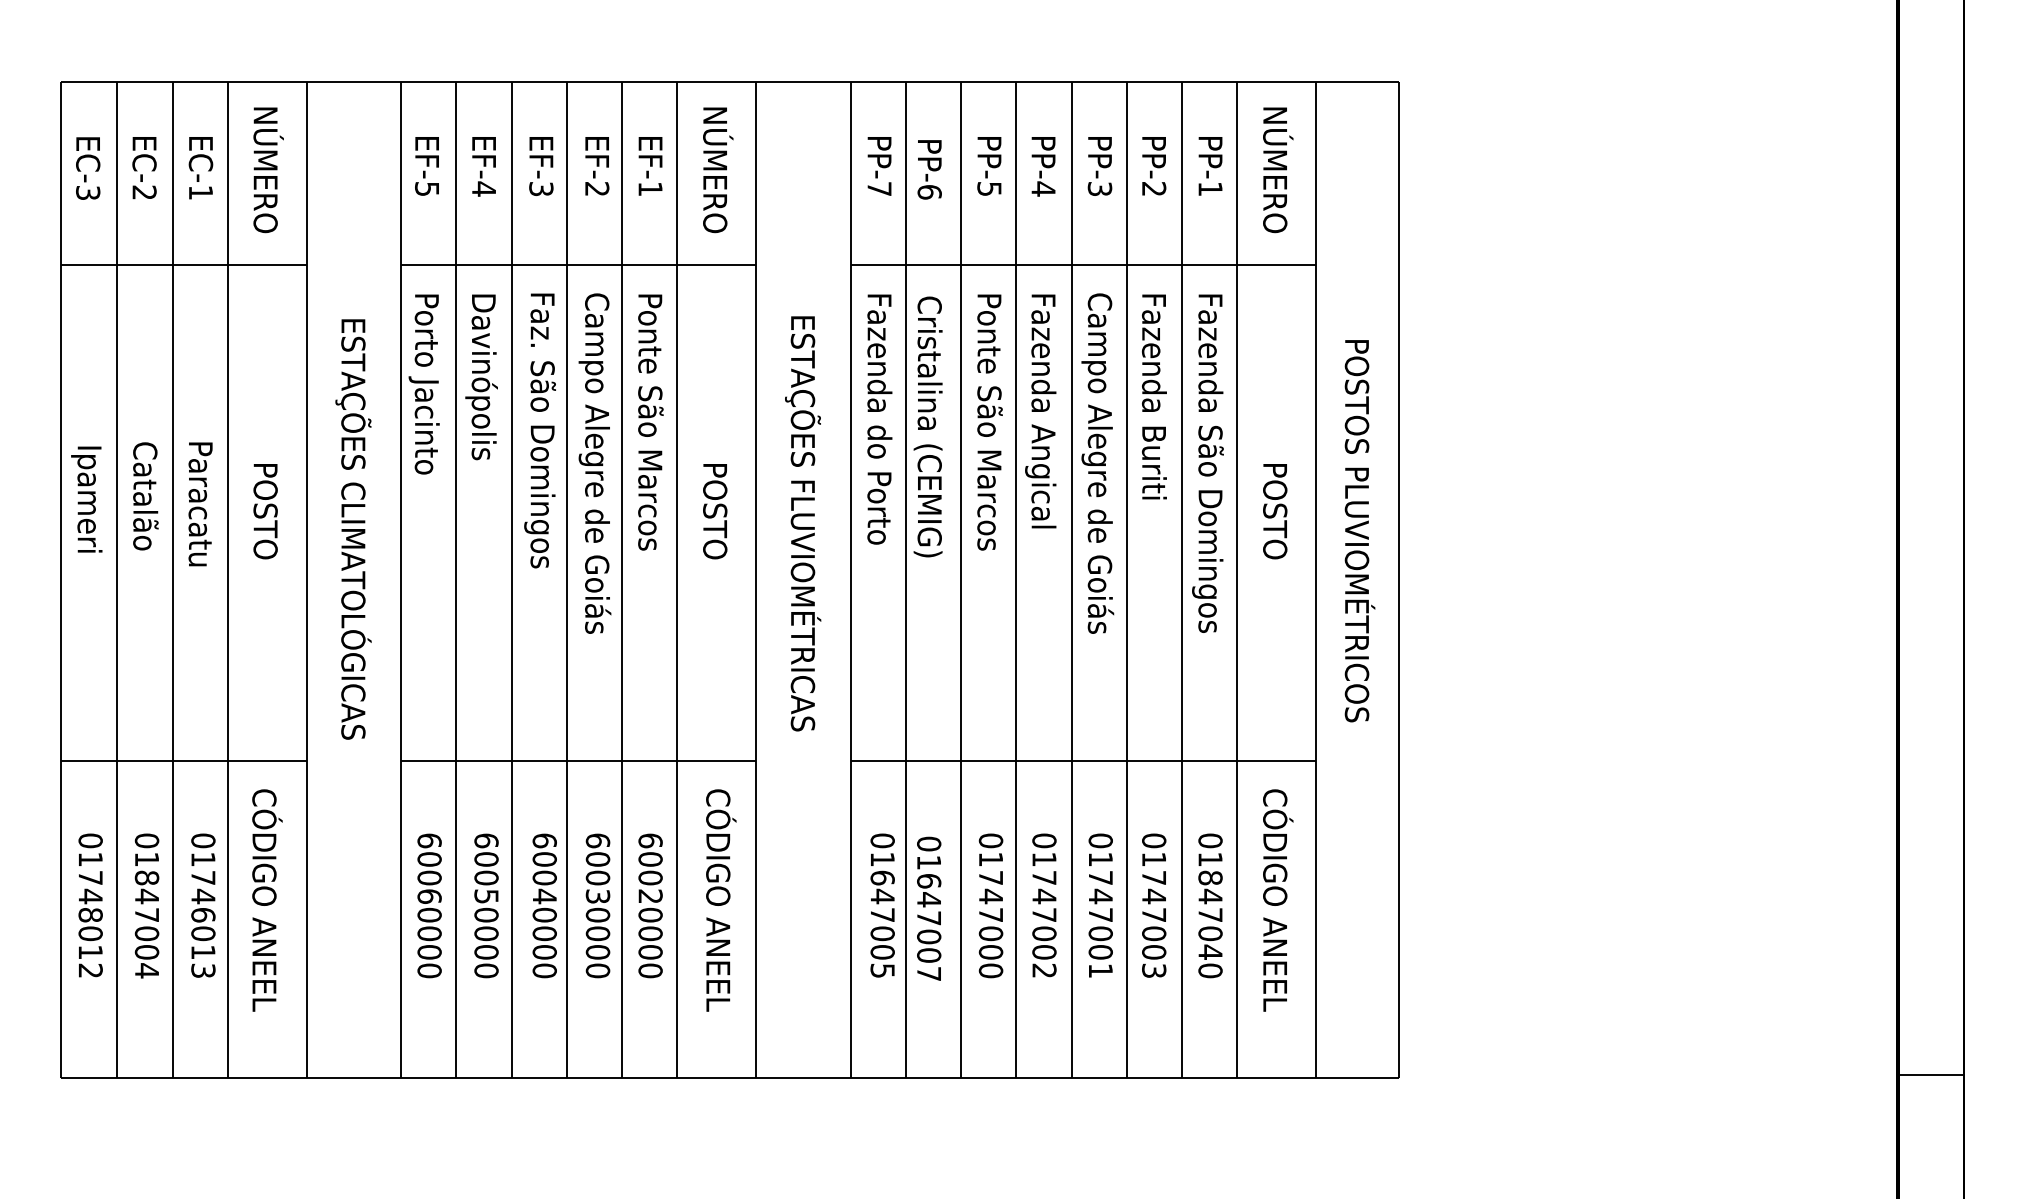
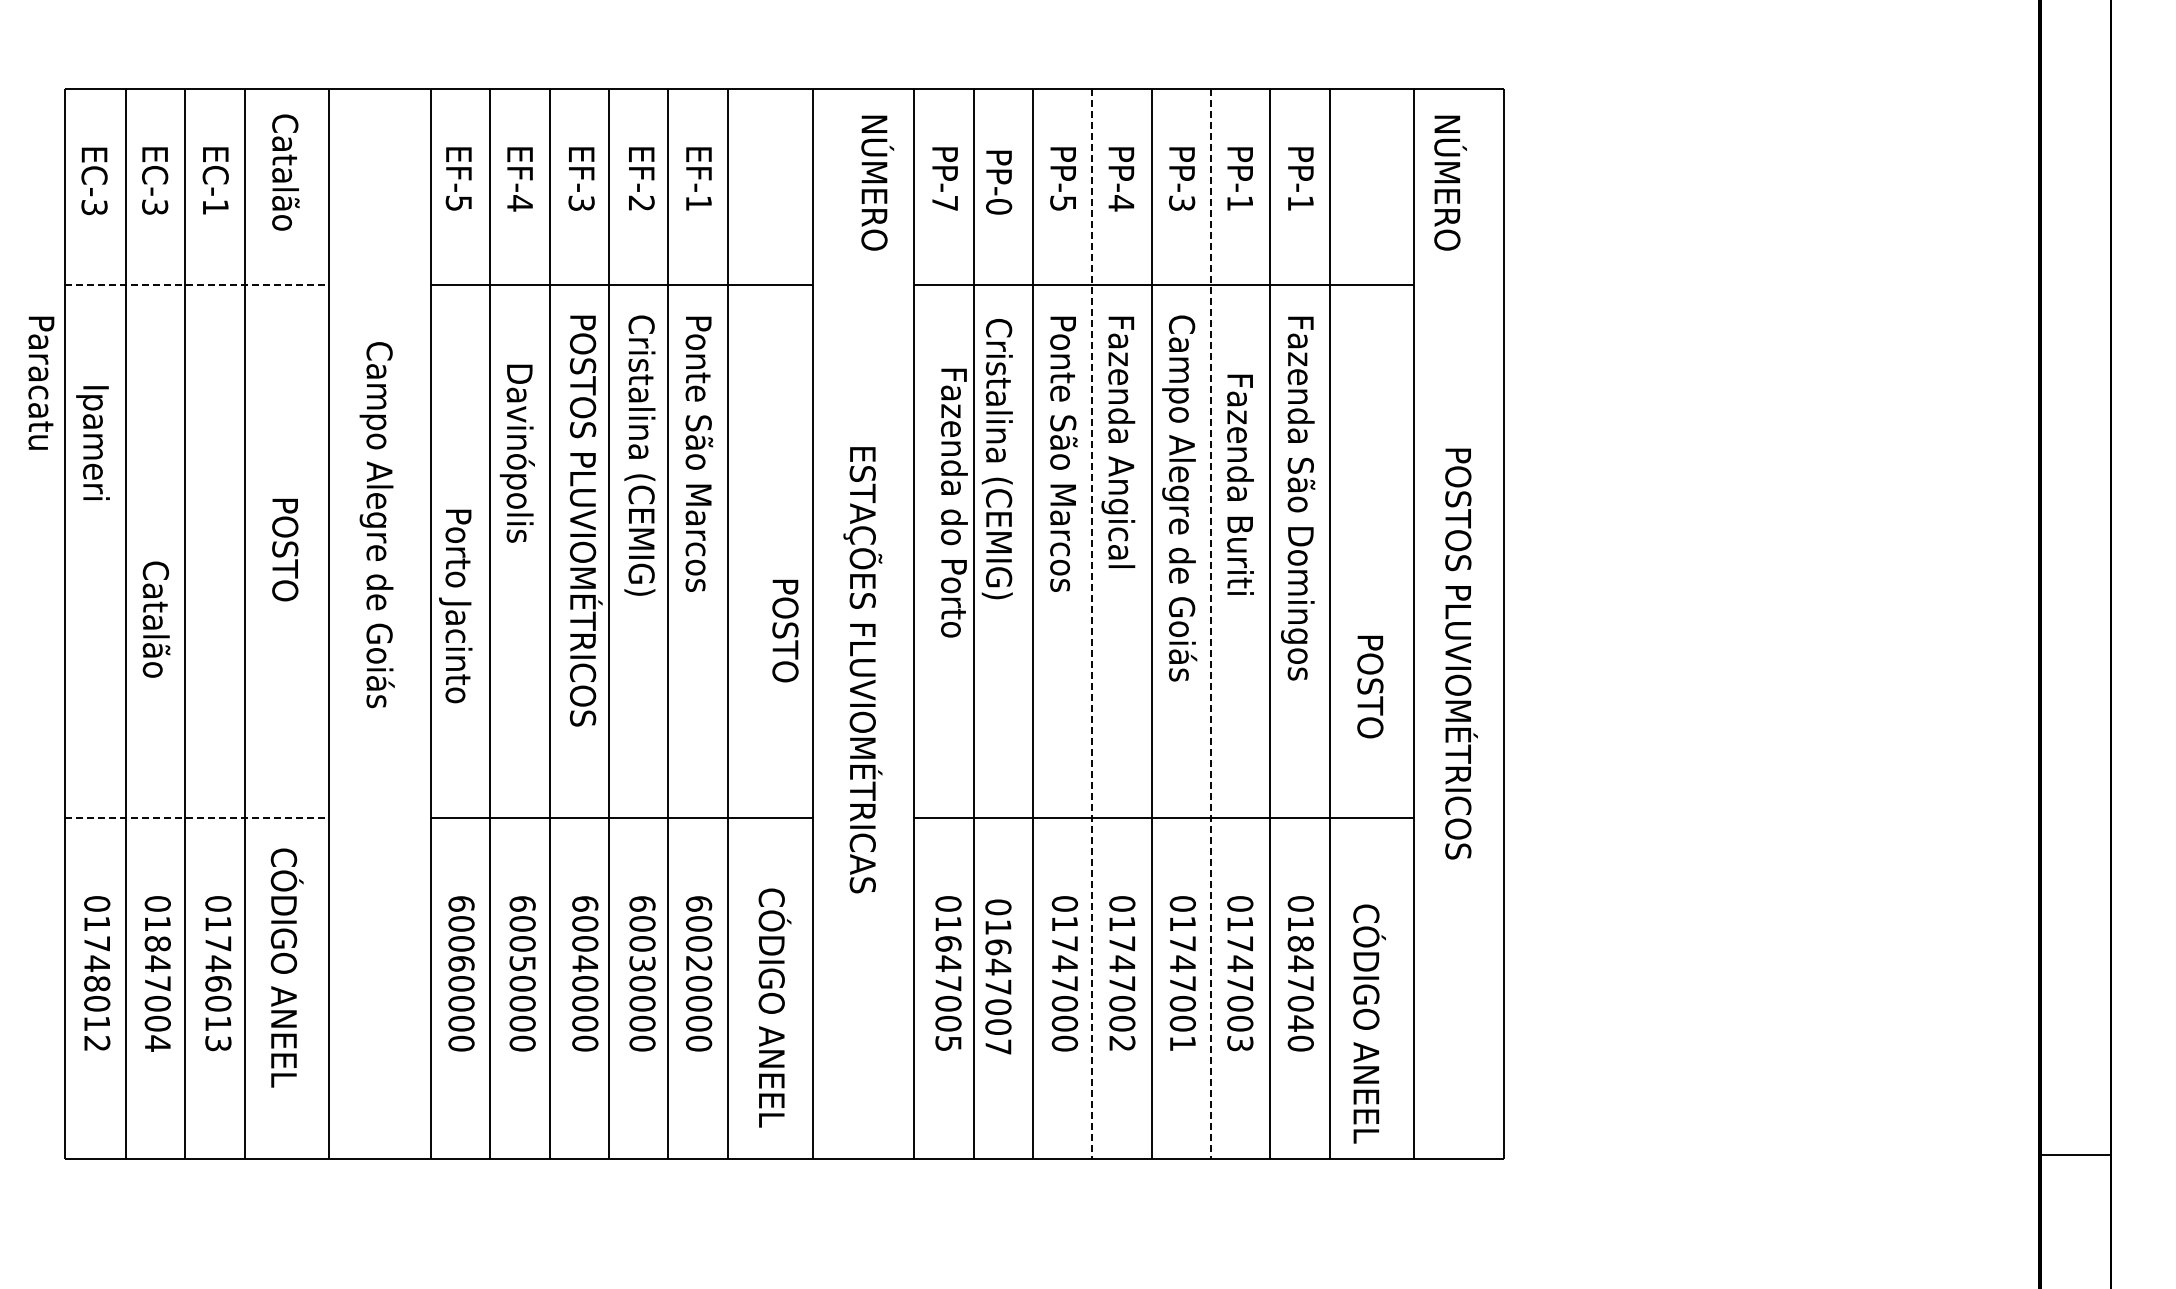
text: (268, 169) -> (288, 182), NÚMERO -> Catalão
text: (718, 169) -> (877, 182), moved
text: (1278, 169) -> (1450, 182), moved
text: (1154, 188) -> (1240, 202), PP-2 -> PP-1
text: (143, 191) -> (154, 206), EC-2 -> EC-3
text: (930, 191) -> (999, 206), PP-6 -> PP-0
line: (183, 264) -> (197, 284), solid -> dashed
text: (480, 377) -> (516, 453), moved
text: (424, 384) -> (455, 606), moved
text: (1154, 396) -> (1240, 484), moved
text: (879, 419) -> (954, 502), moved
text: (594, 473) -> (638, 509), Campo Alegre de Goiás -> Cristalina (CEMIG)
text: (542, 485) -> (582, 522), Faz. São Domingos -> POSTOS PLUVIOMÉTRICOS
text: (145, 496) -> (156, 619), moved
text: (86, 499) -> (92, 442), moved
text: (200, 503) -> (41, 382), moved
text: (715, 511) -> (785, 630), moved
text: (1275, 511) -> (1370, 686), moved
text: (802, 524) -> (862, 670), moved
text: (353, 528) -> (379, 568), ESTAÇÕES CLIMATOLÓGICAS -> Campo Alegre de Goiás
text: (1360, 530) -> (1461, 653), moved
line: (1016, 580) -> (1092, 624), solid -> dashed
line: (1126, 580) -> (1210, 624), solid -> dashed
line: (183, 760) -> (197, 817), solid -> dashed
text: (720, 900) -> (774, 1007), moved
text: (1278, 900) -> (1369, 1023), moved

